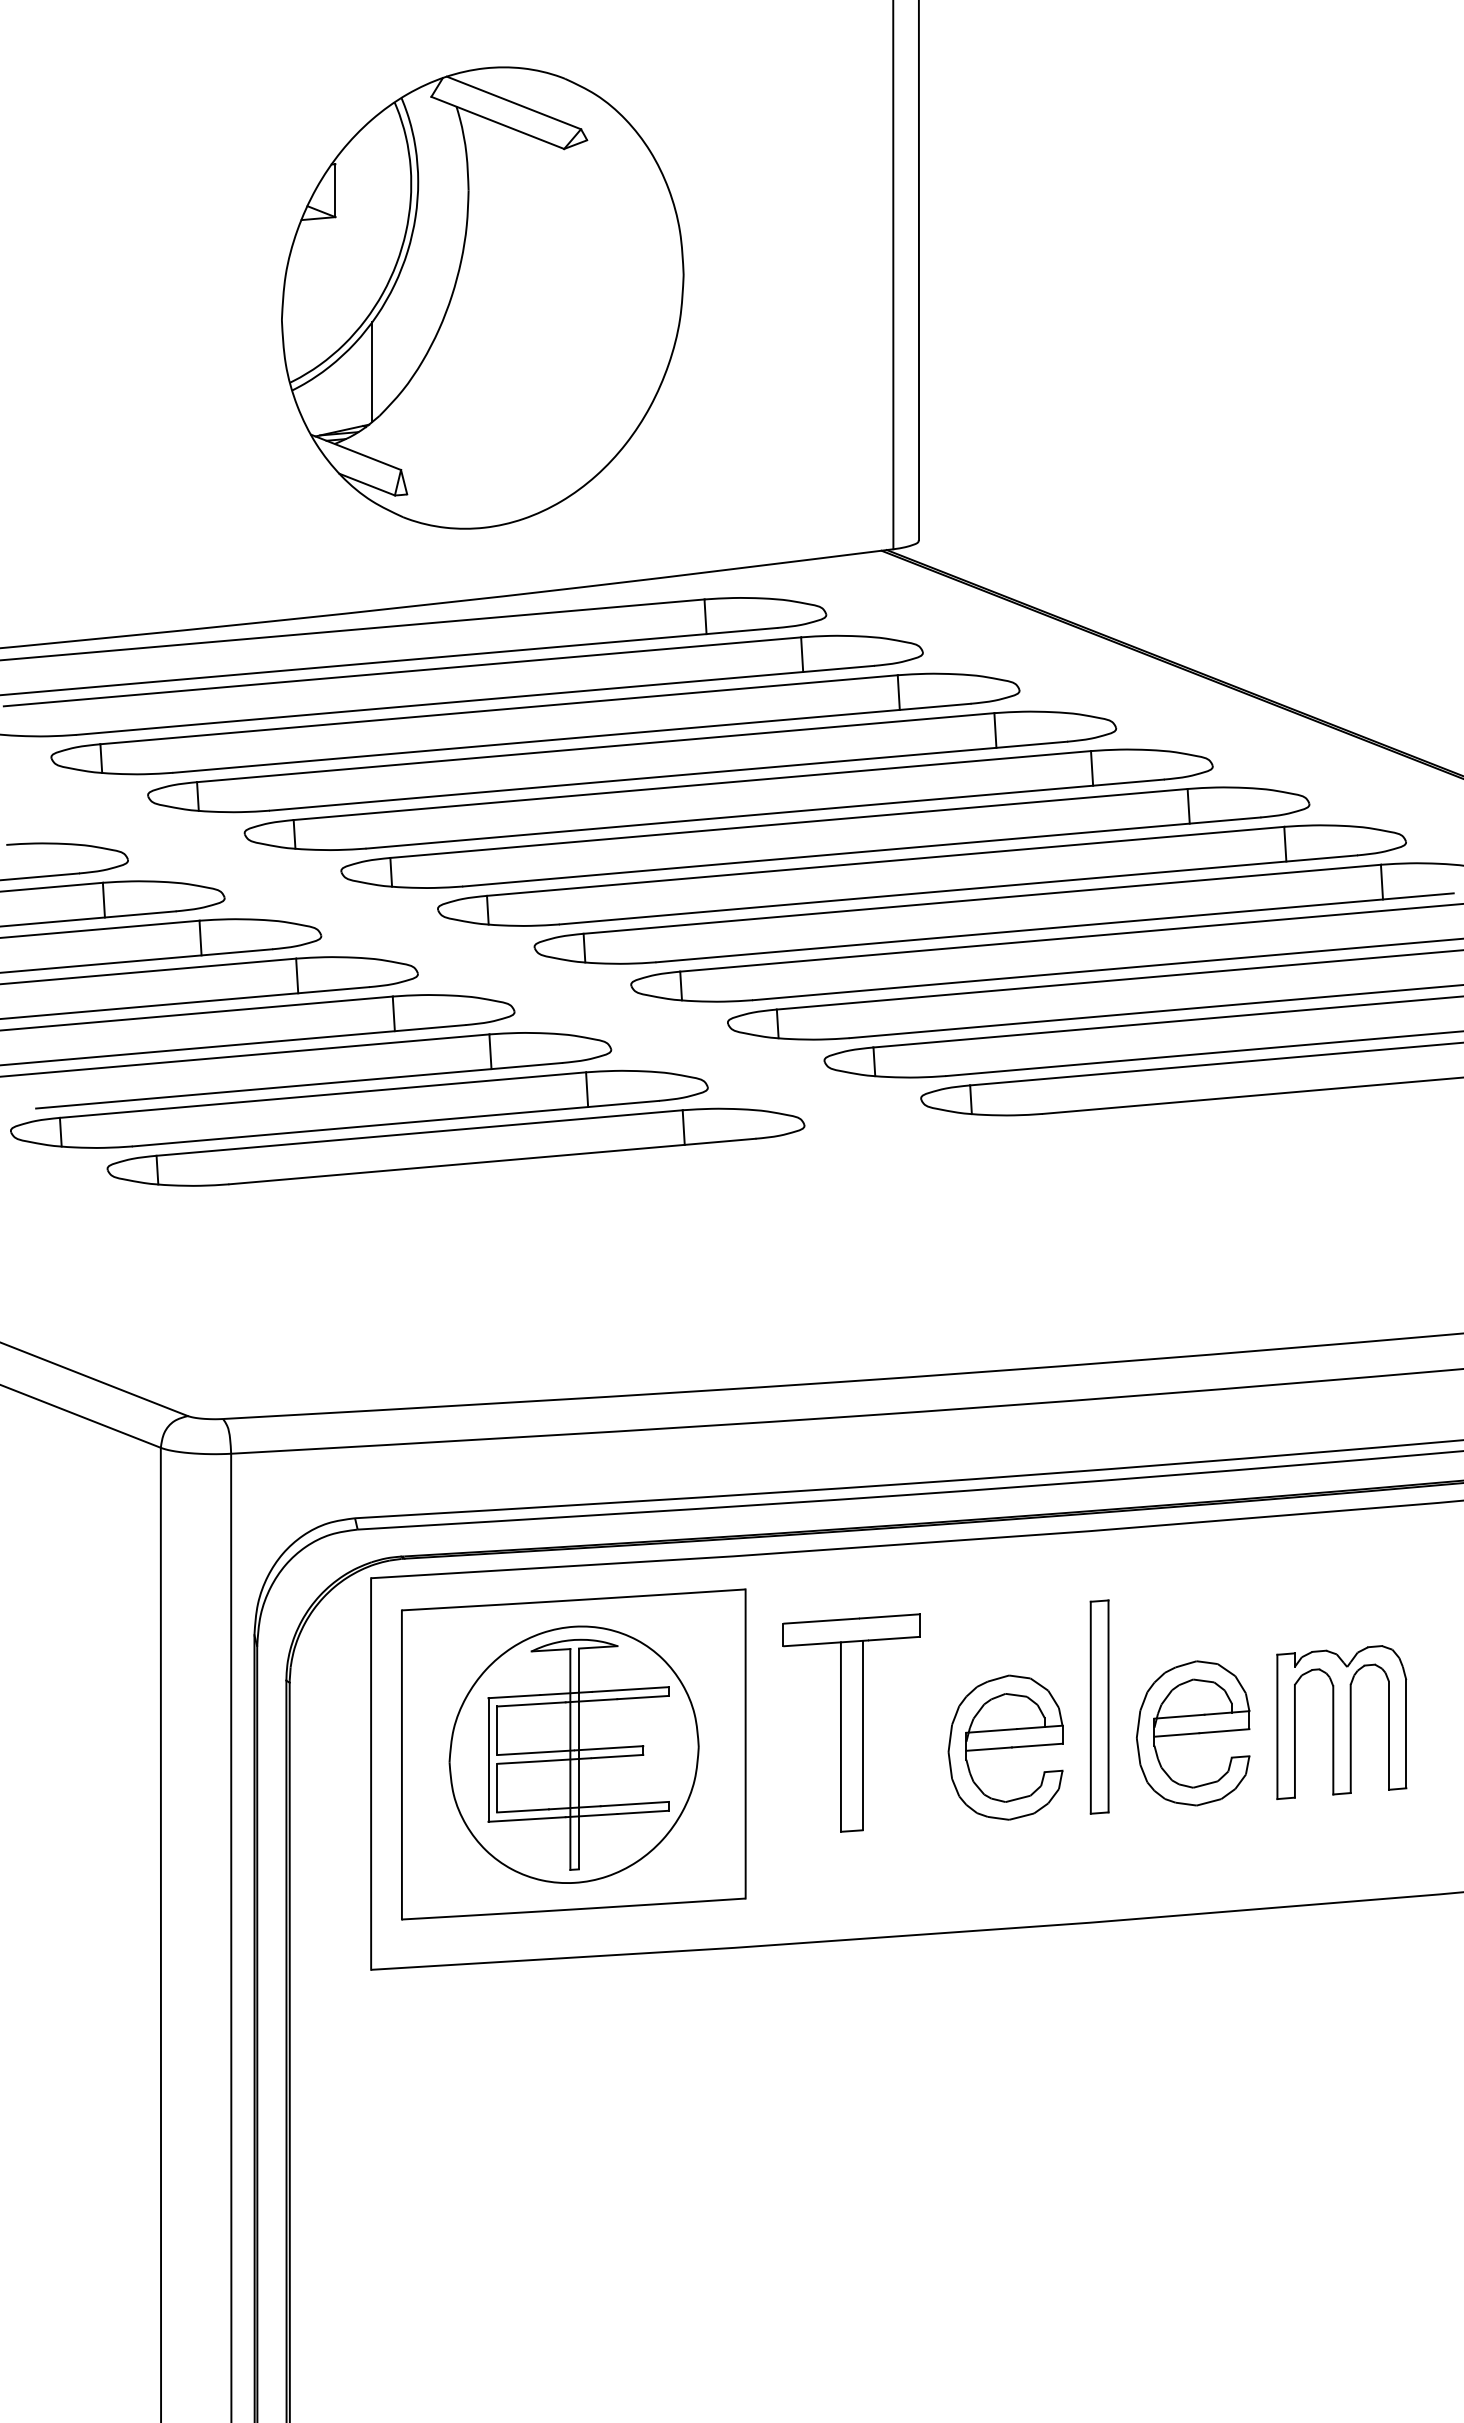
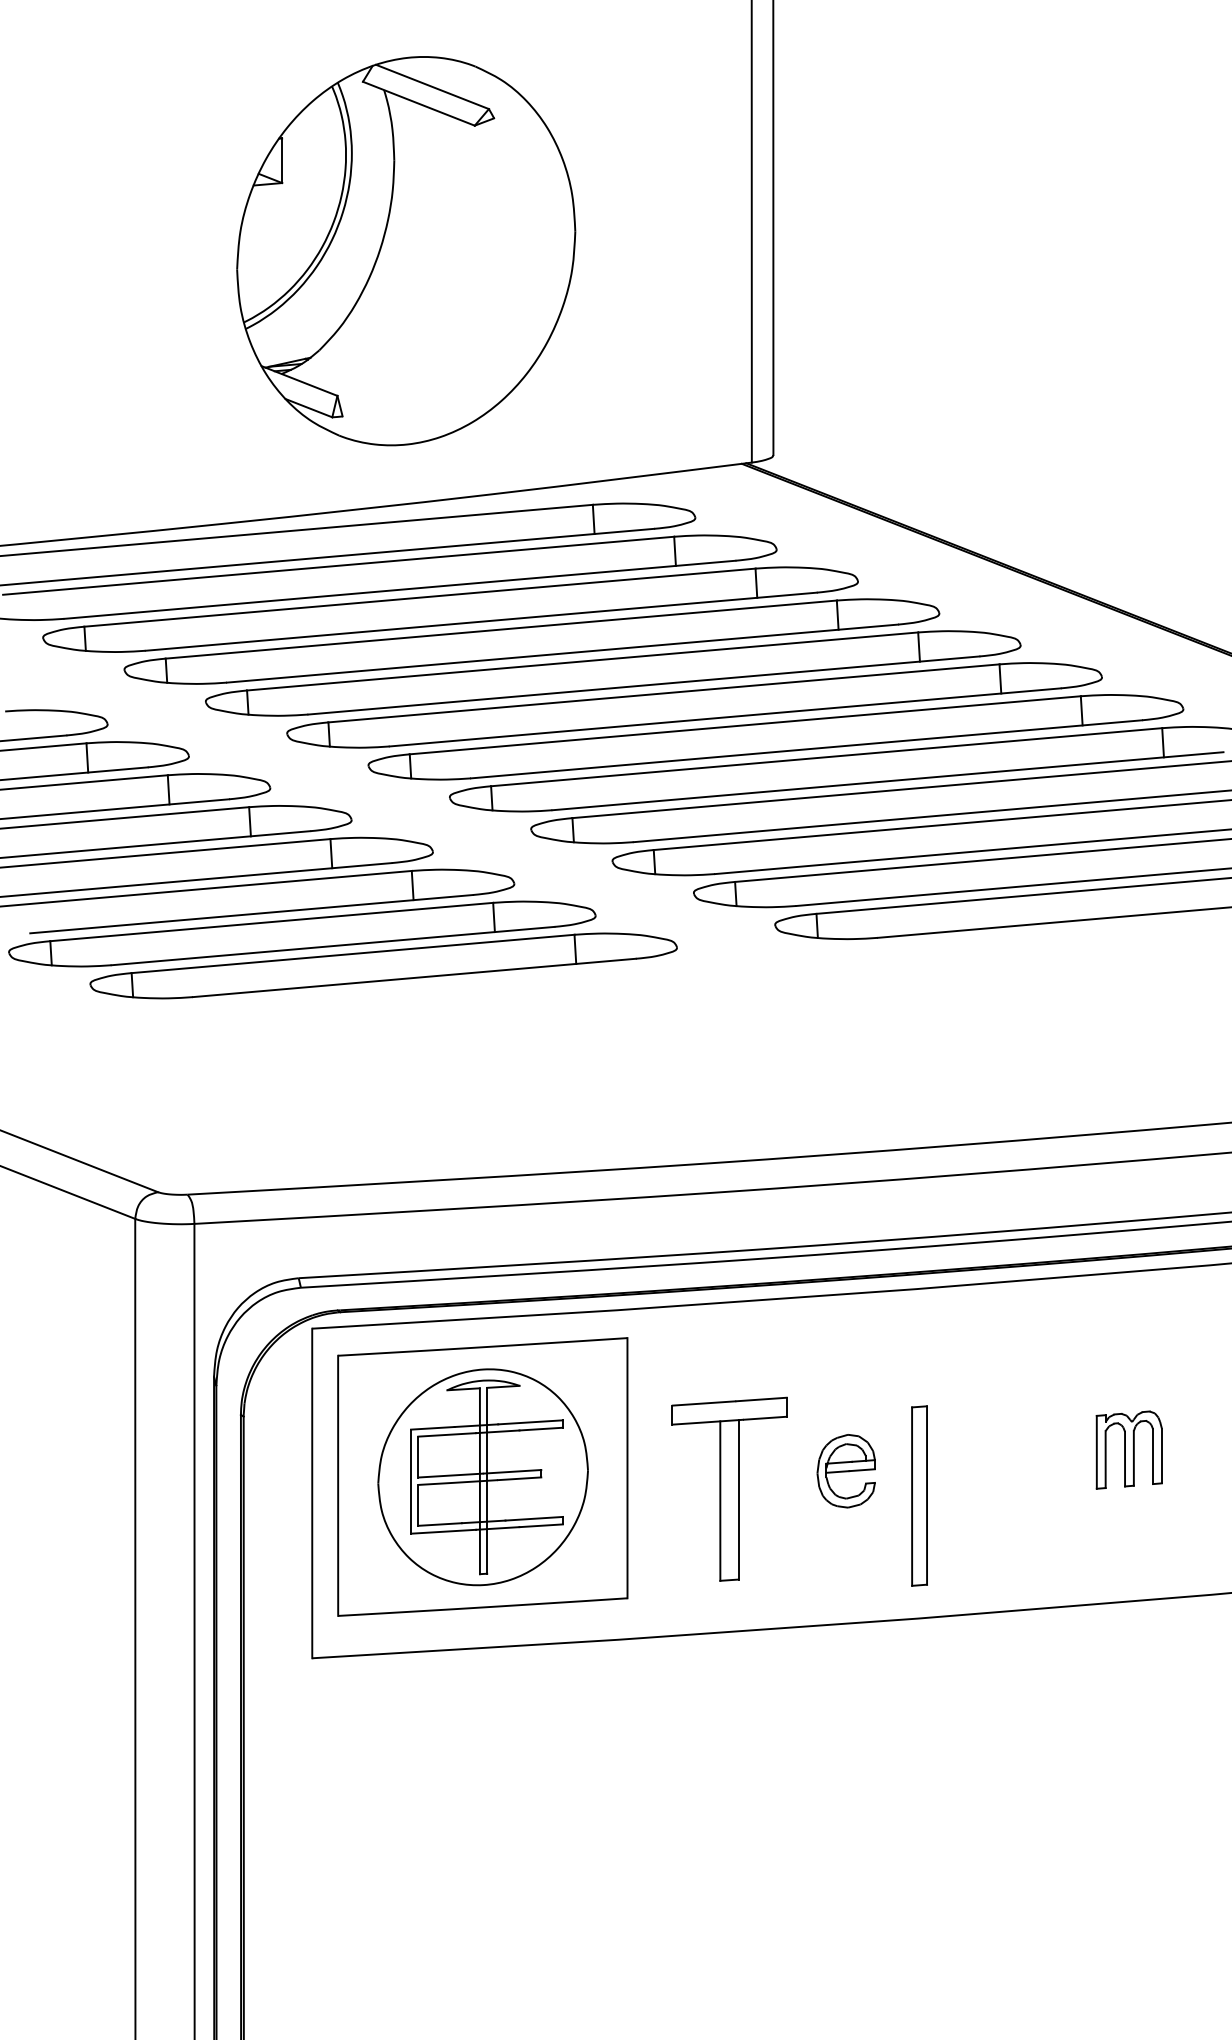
line: (372, 371) -> (313, 312), removed
part: (1099, 1706) -> (919, 1495), moved
part: (851, 1722) -> (729, 1488), moved
part: (1341, 1722) -> (1129, 1450), size x0.6
part: (1193, 1733) -> (1004, 1459), removed
part: (1005, 1747) -> (846, 1471), size x0.6

